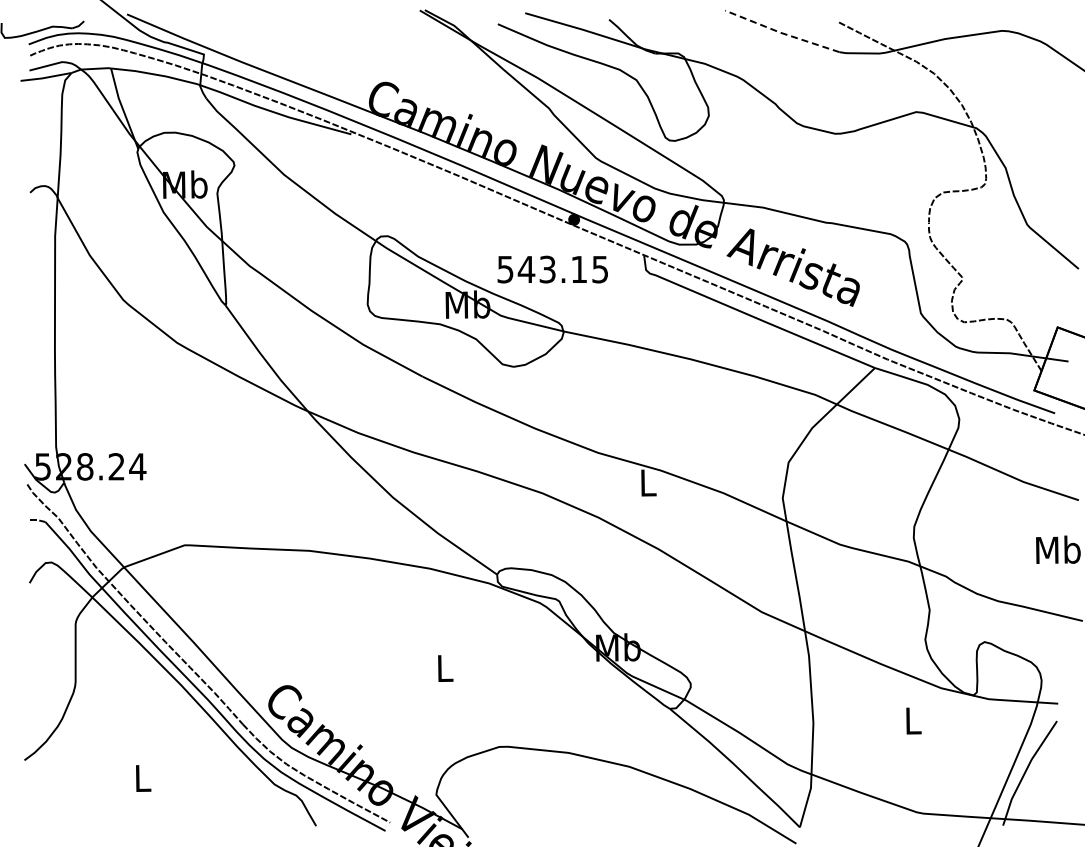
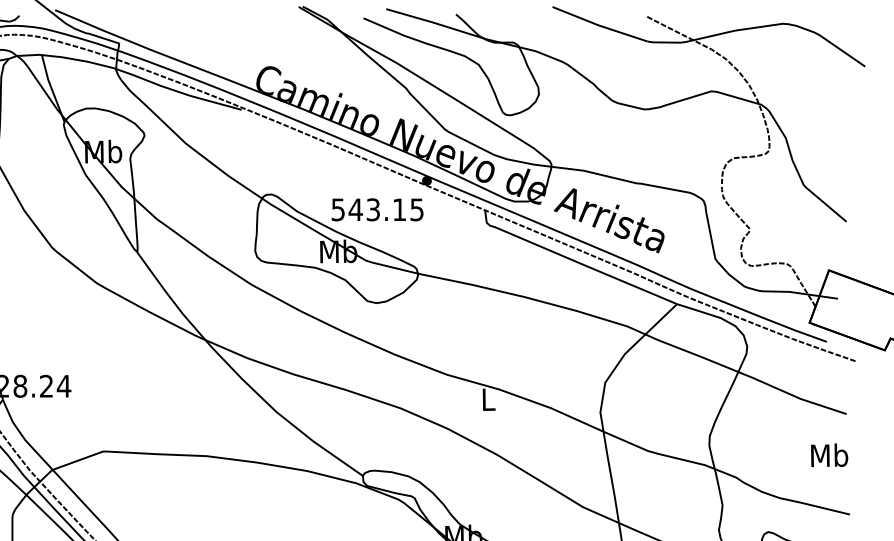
line: (780, 32) -> (598, 25), dashed -> solid
text: (552, 269) -> (377, 209), moved

